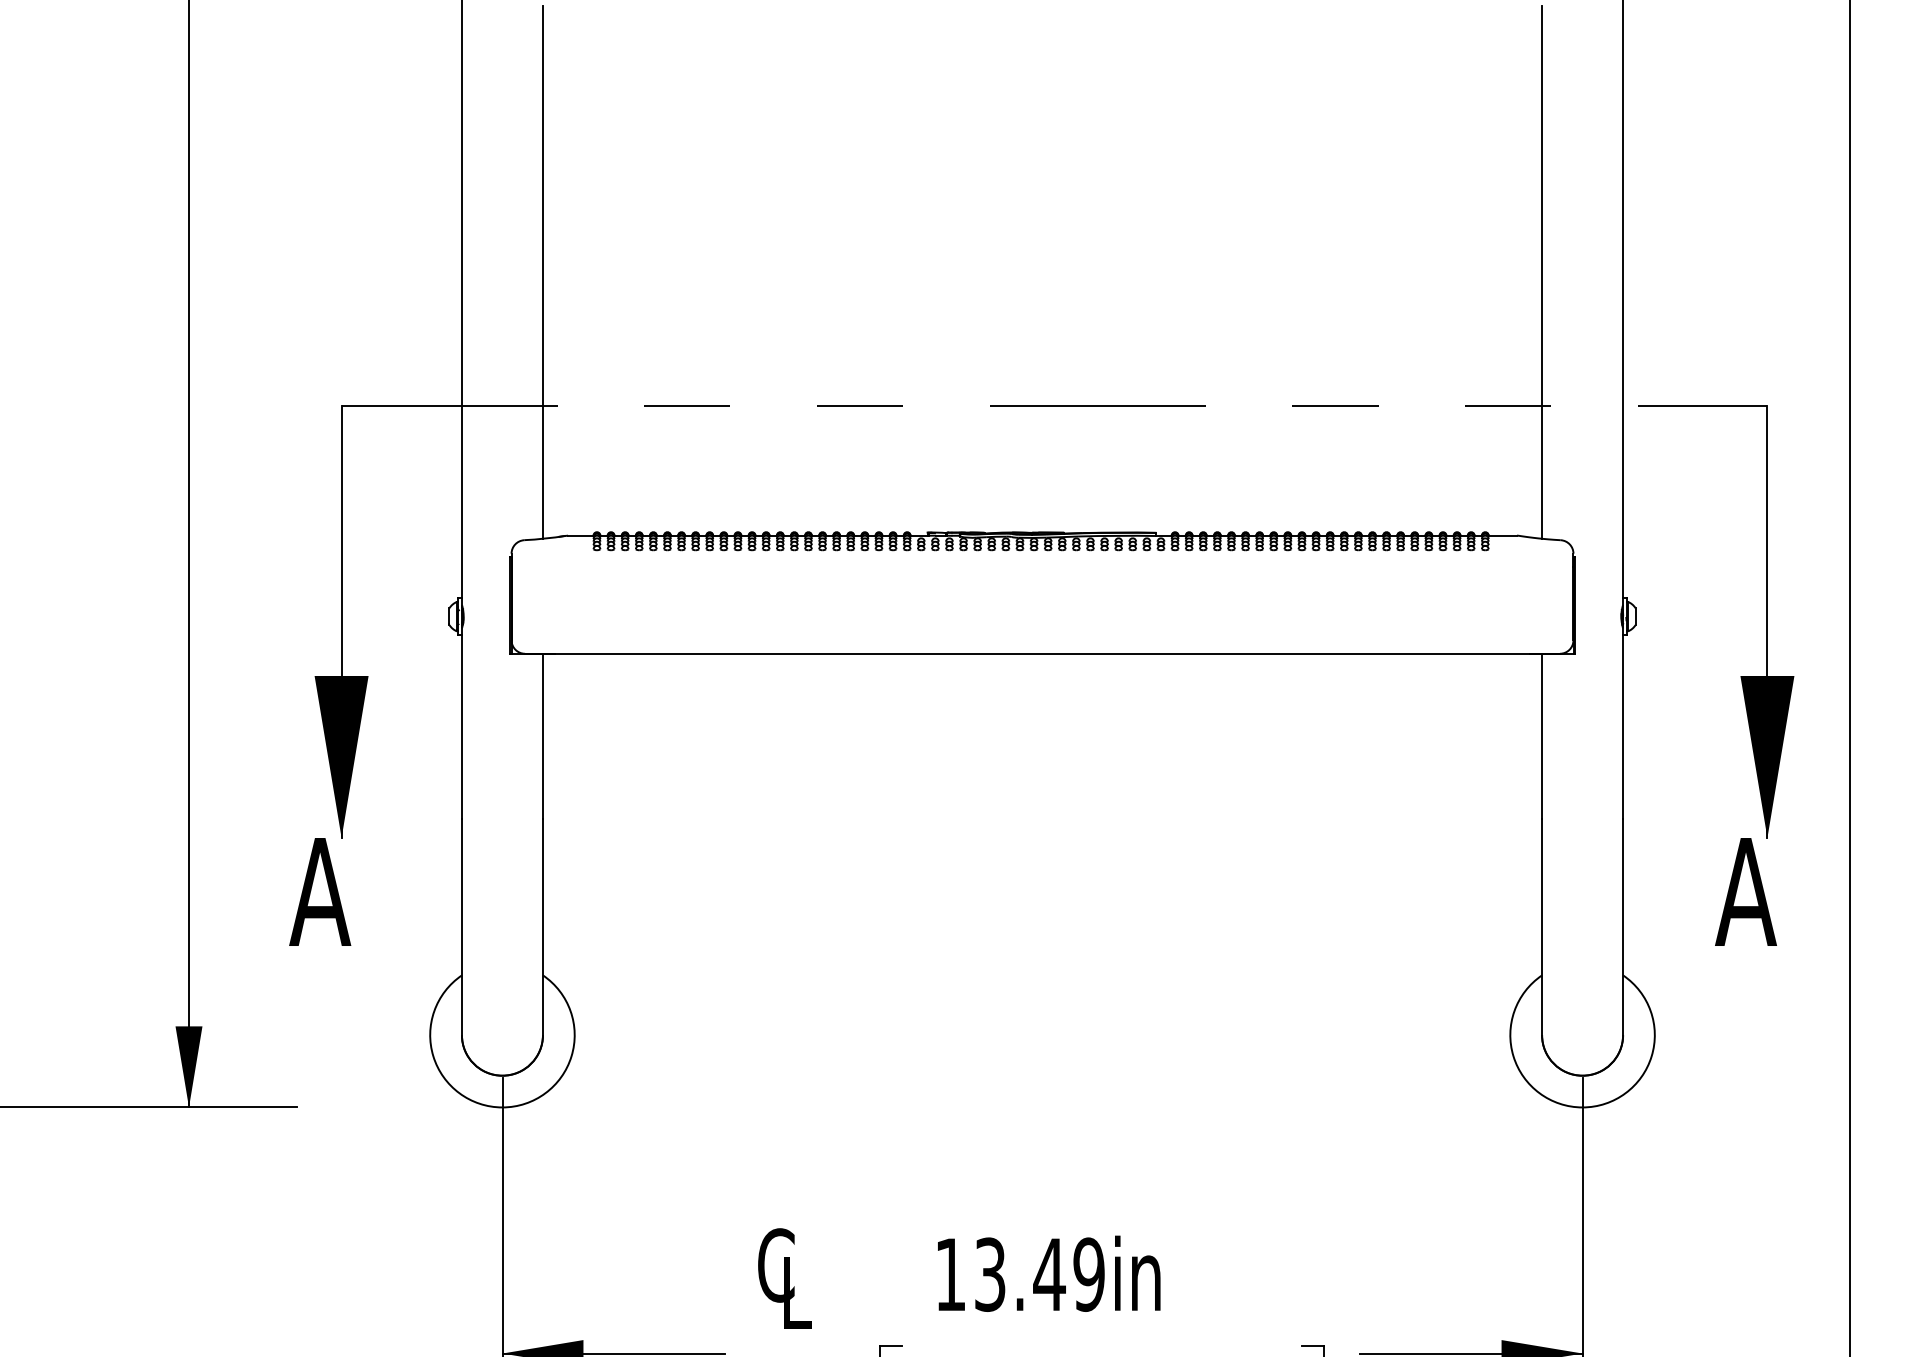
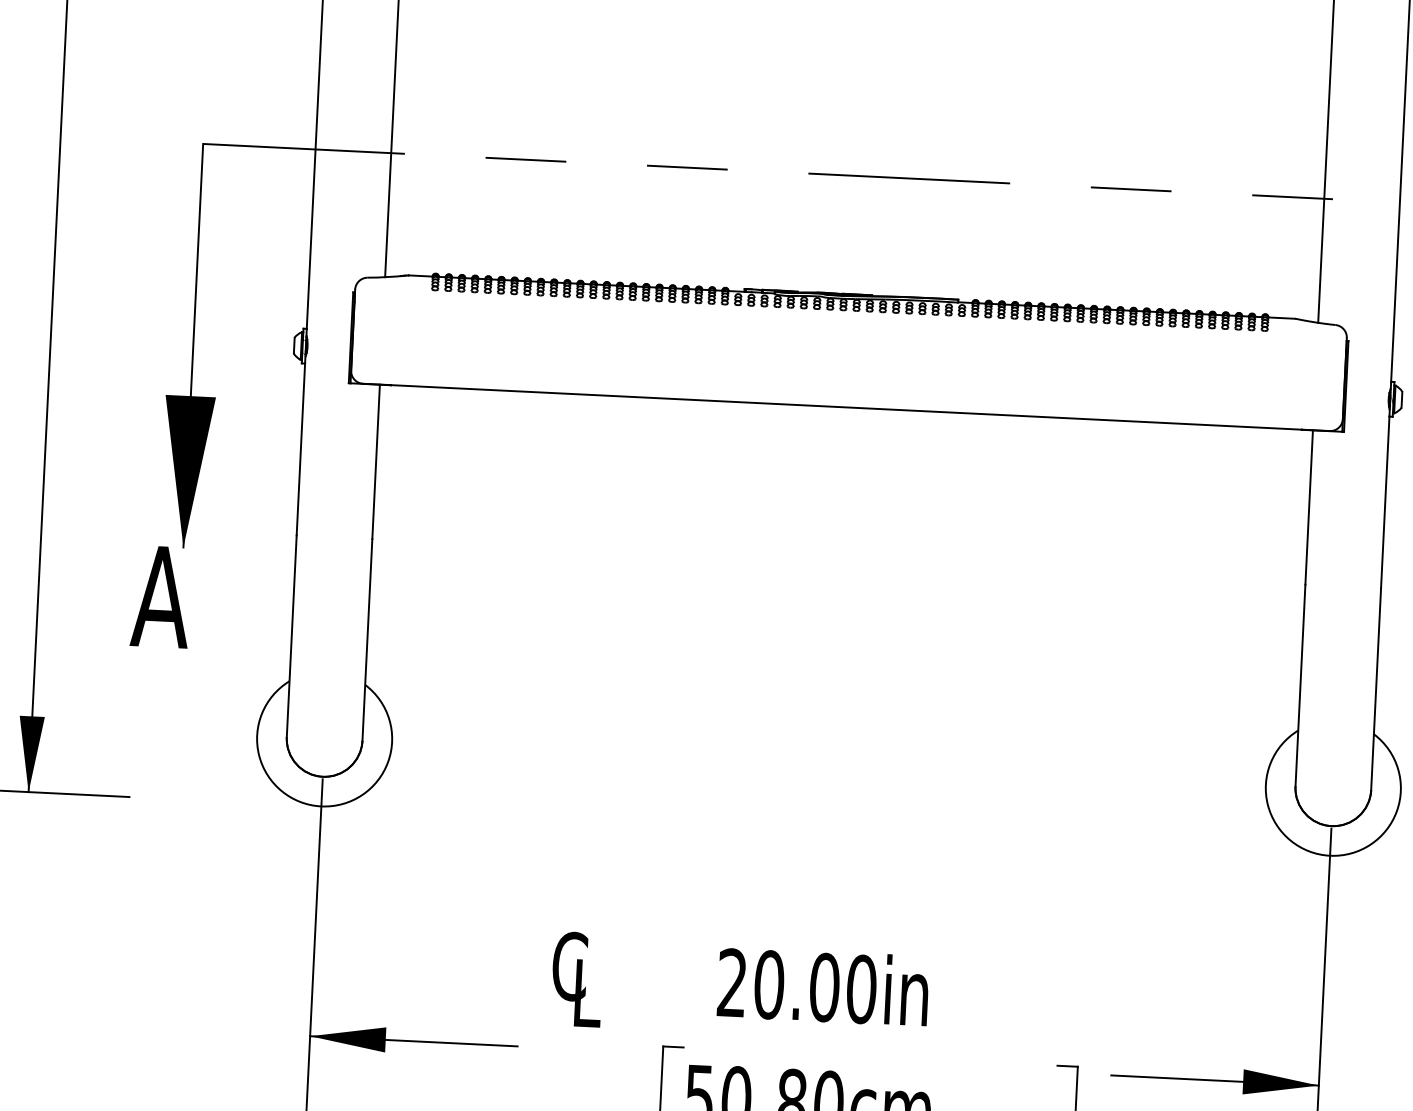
text: (1019, 1274) -> (796, 986), 13.49in -> 20.00in

